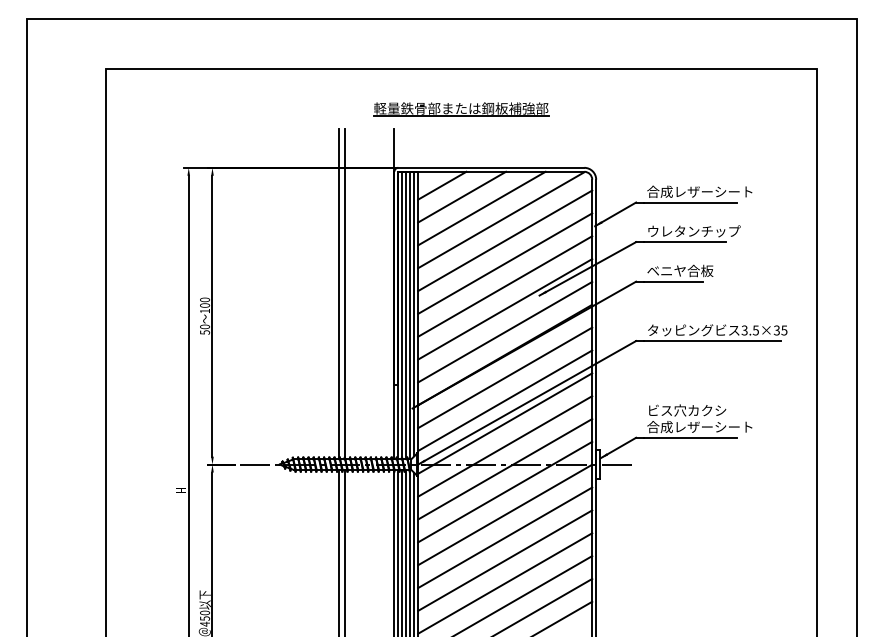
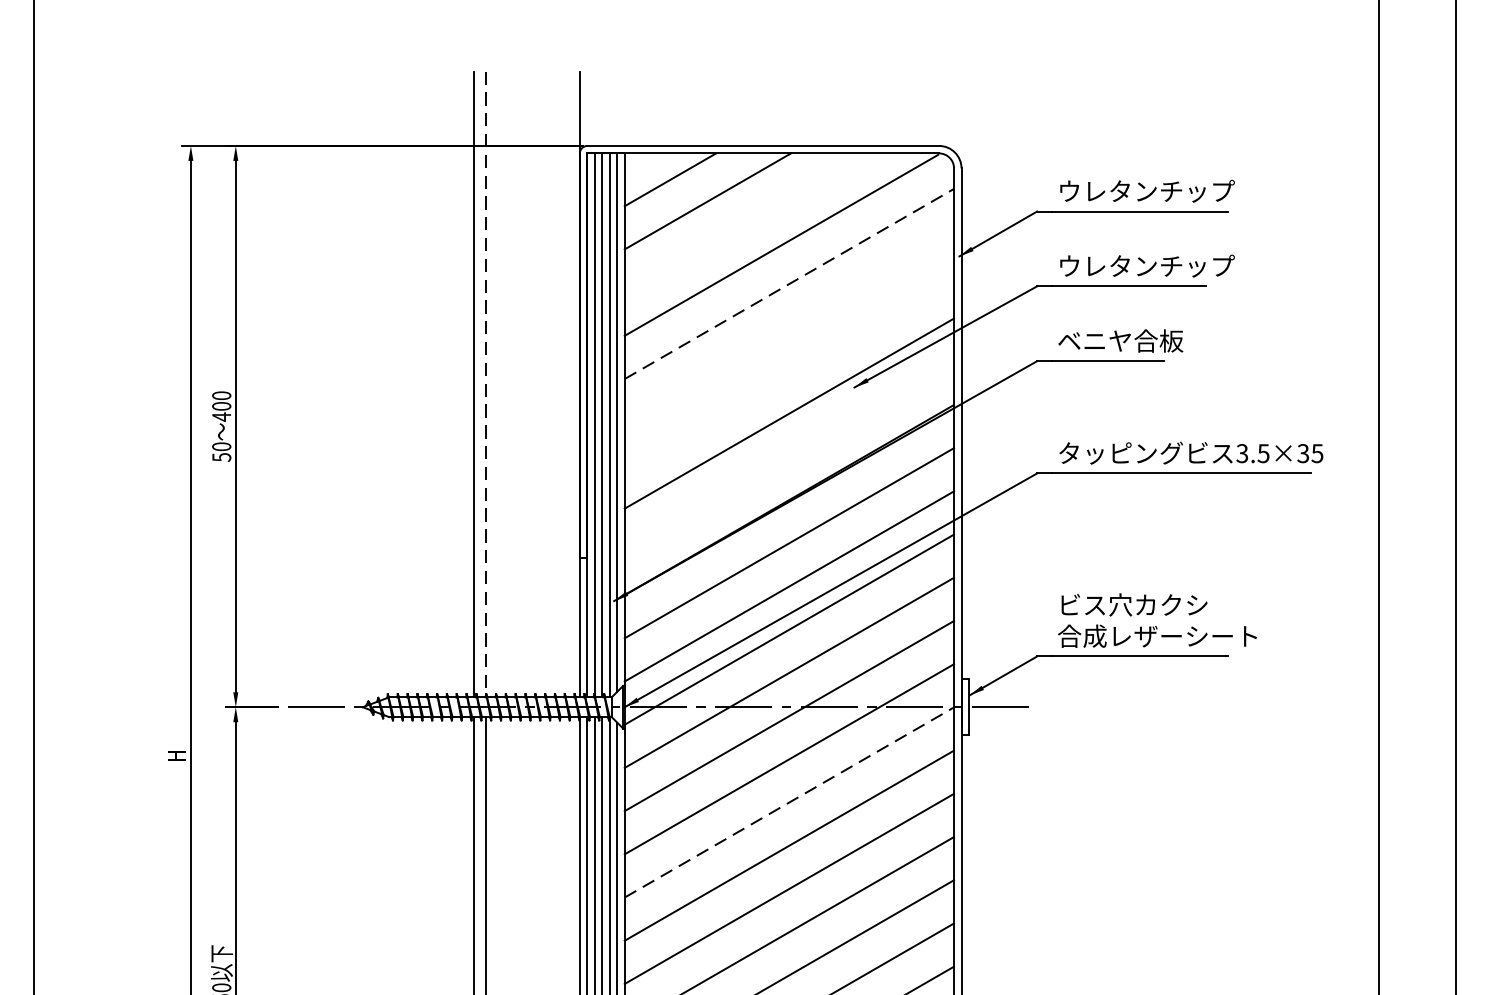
part: (461, 109) -> (706, 35), removed
text: (699, 191) -> (1156, 190), 合成レザーシート -> ウレタンチップ
line: (481, 208) -> (744, 222), removed
line: (505, 240) -> (789, 283), solid -> dashed
line: (505, 263) -> (789, 326), removed
line: (505, 286) -> (789, 370), removed
line: (344, 294) -> (485, 385), solid -> dashed
text: (204, 310) -> (220, 415), 100 -> 400
line: (505, 331) -> (789, 455), removed
line: (505, 514) -> (789, 801), solid -> dashed

